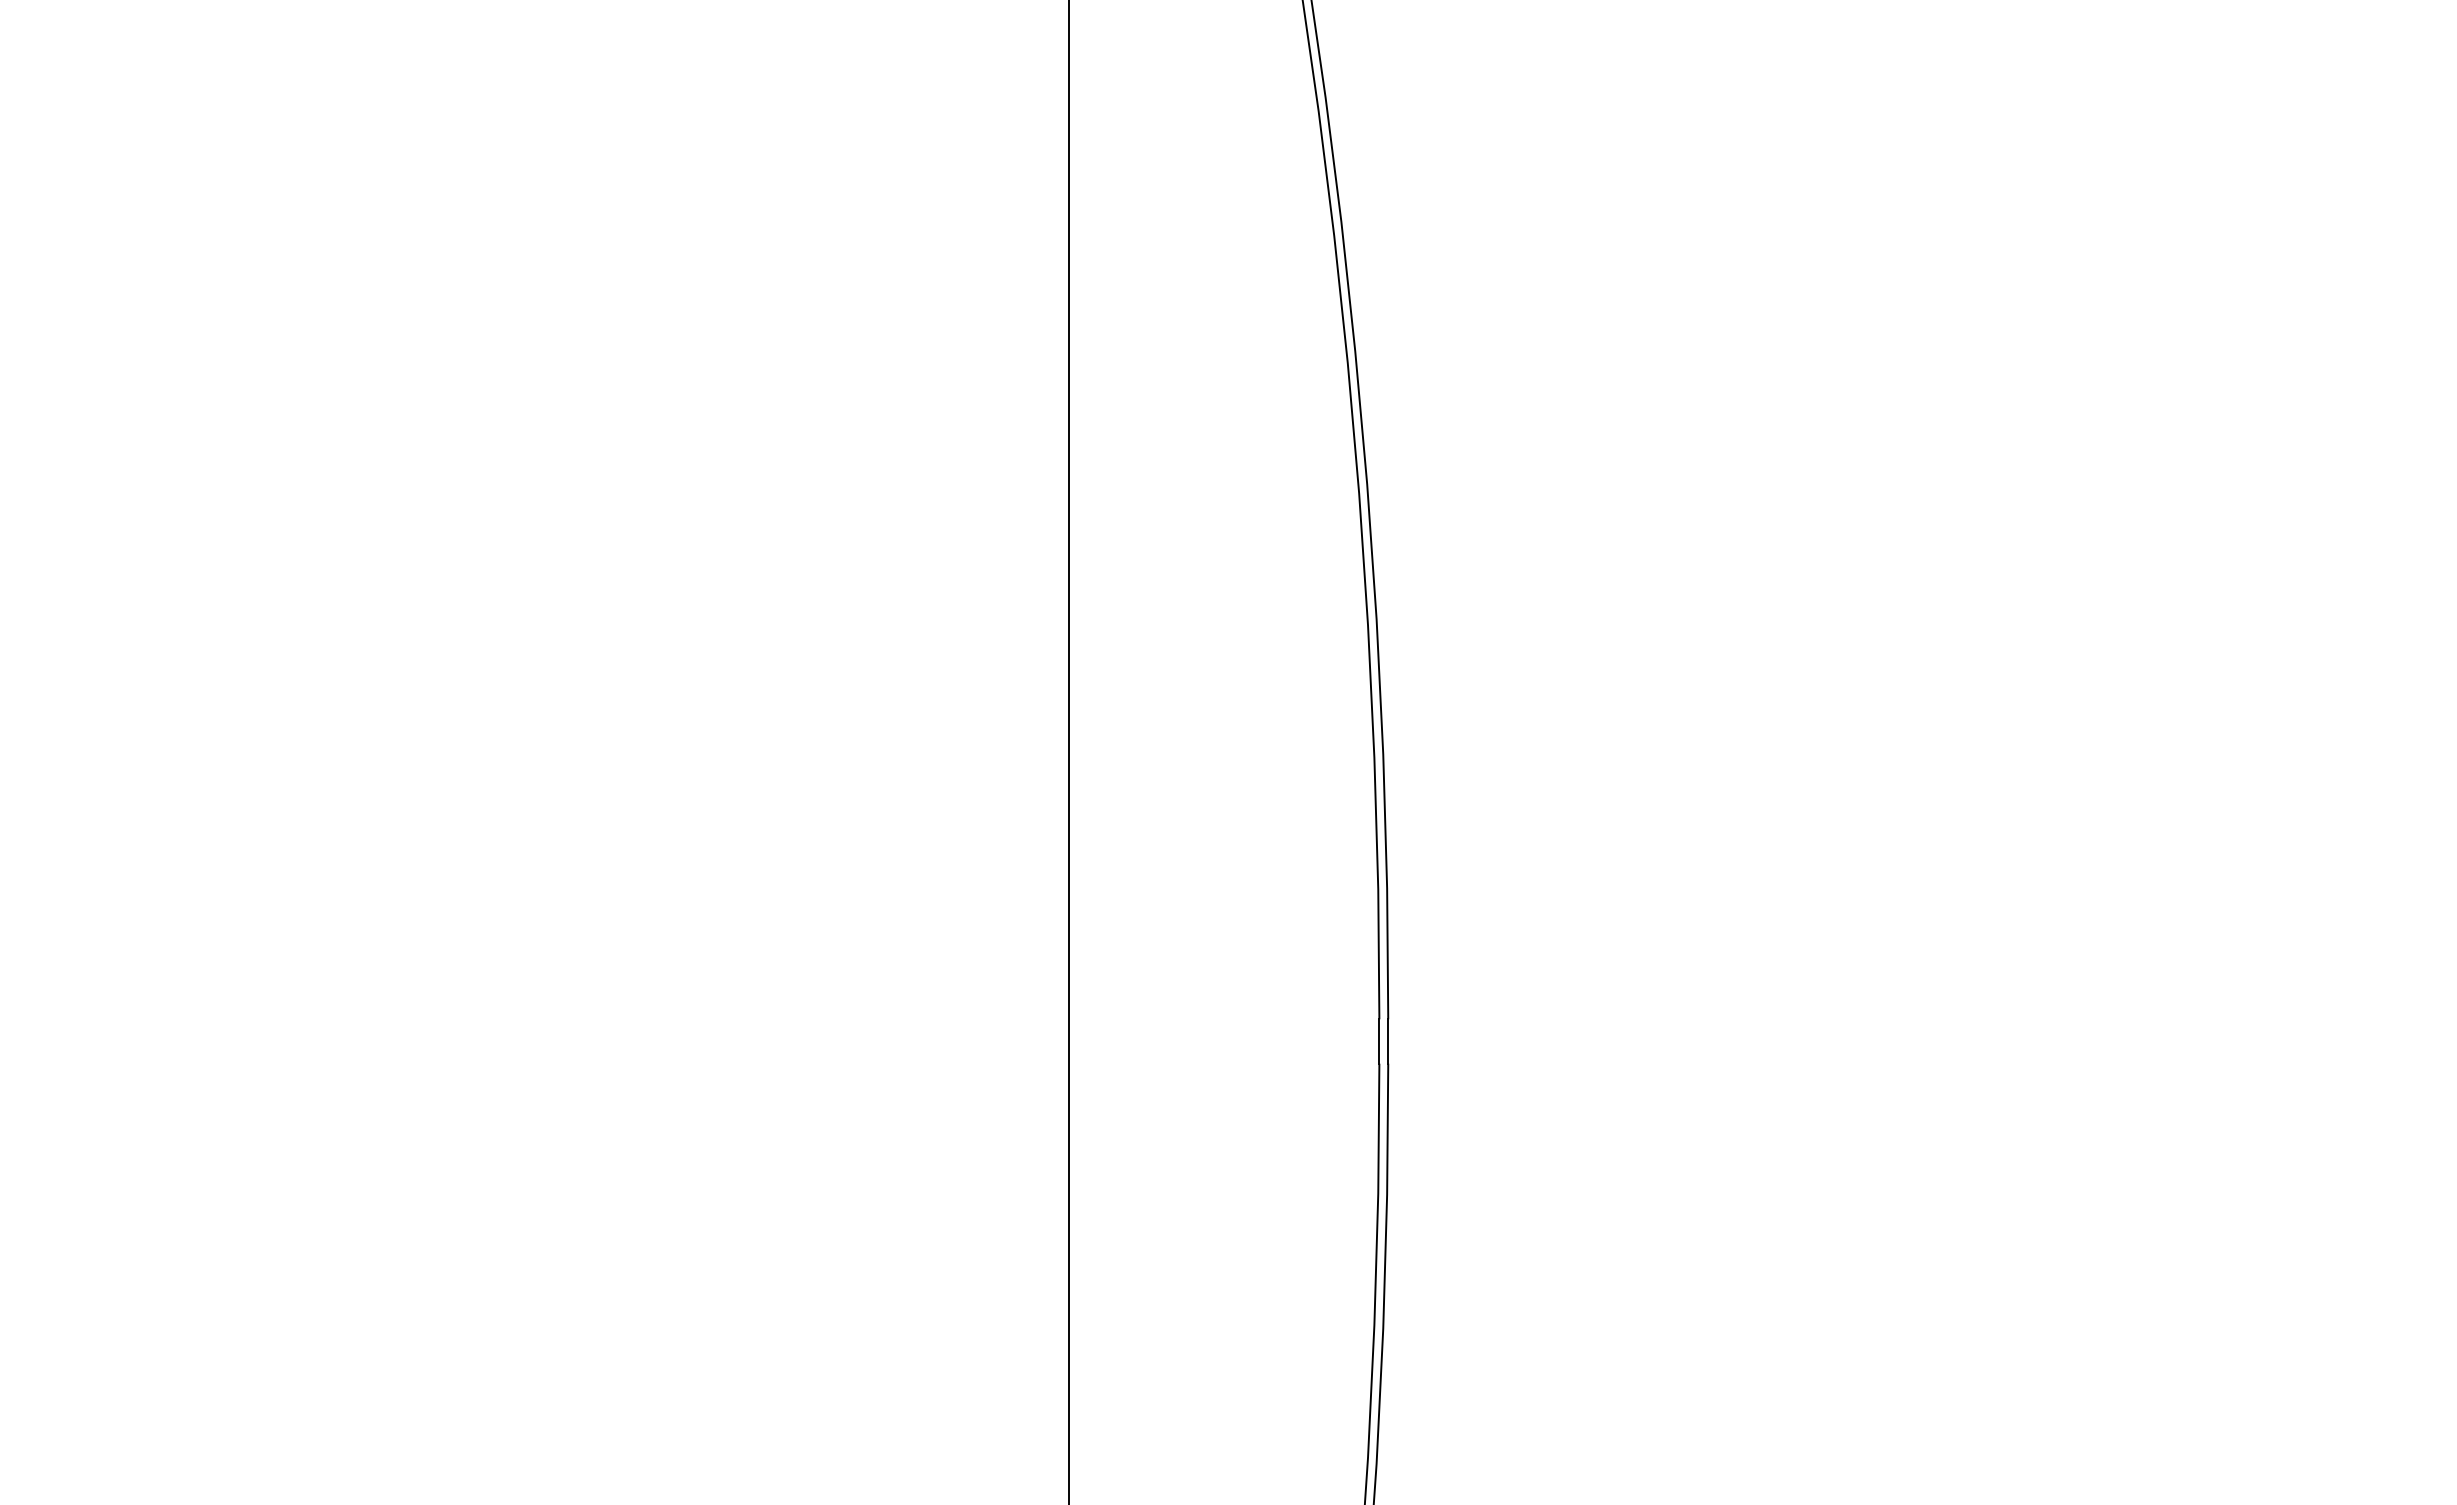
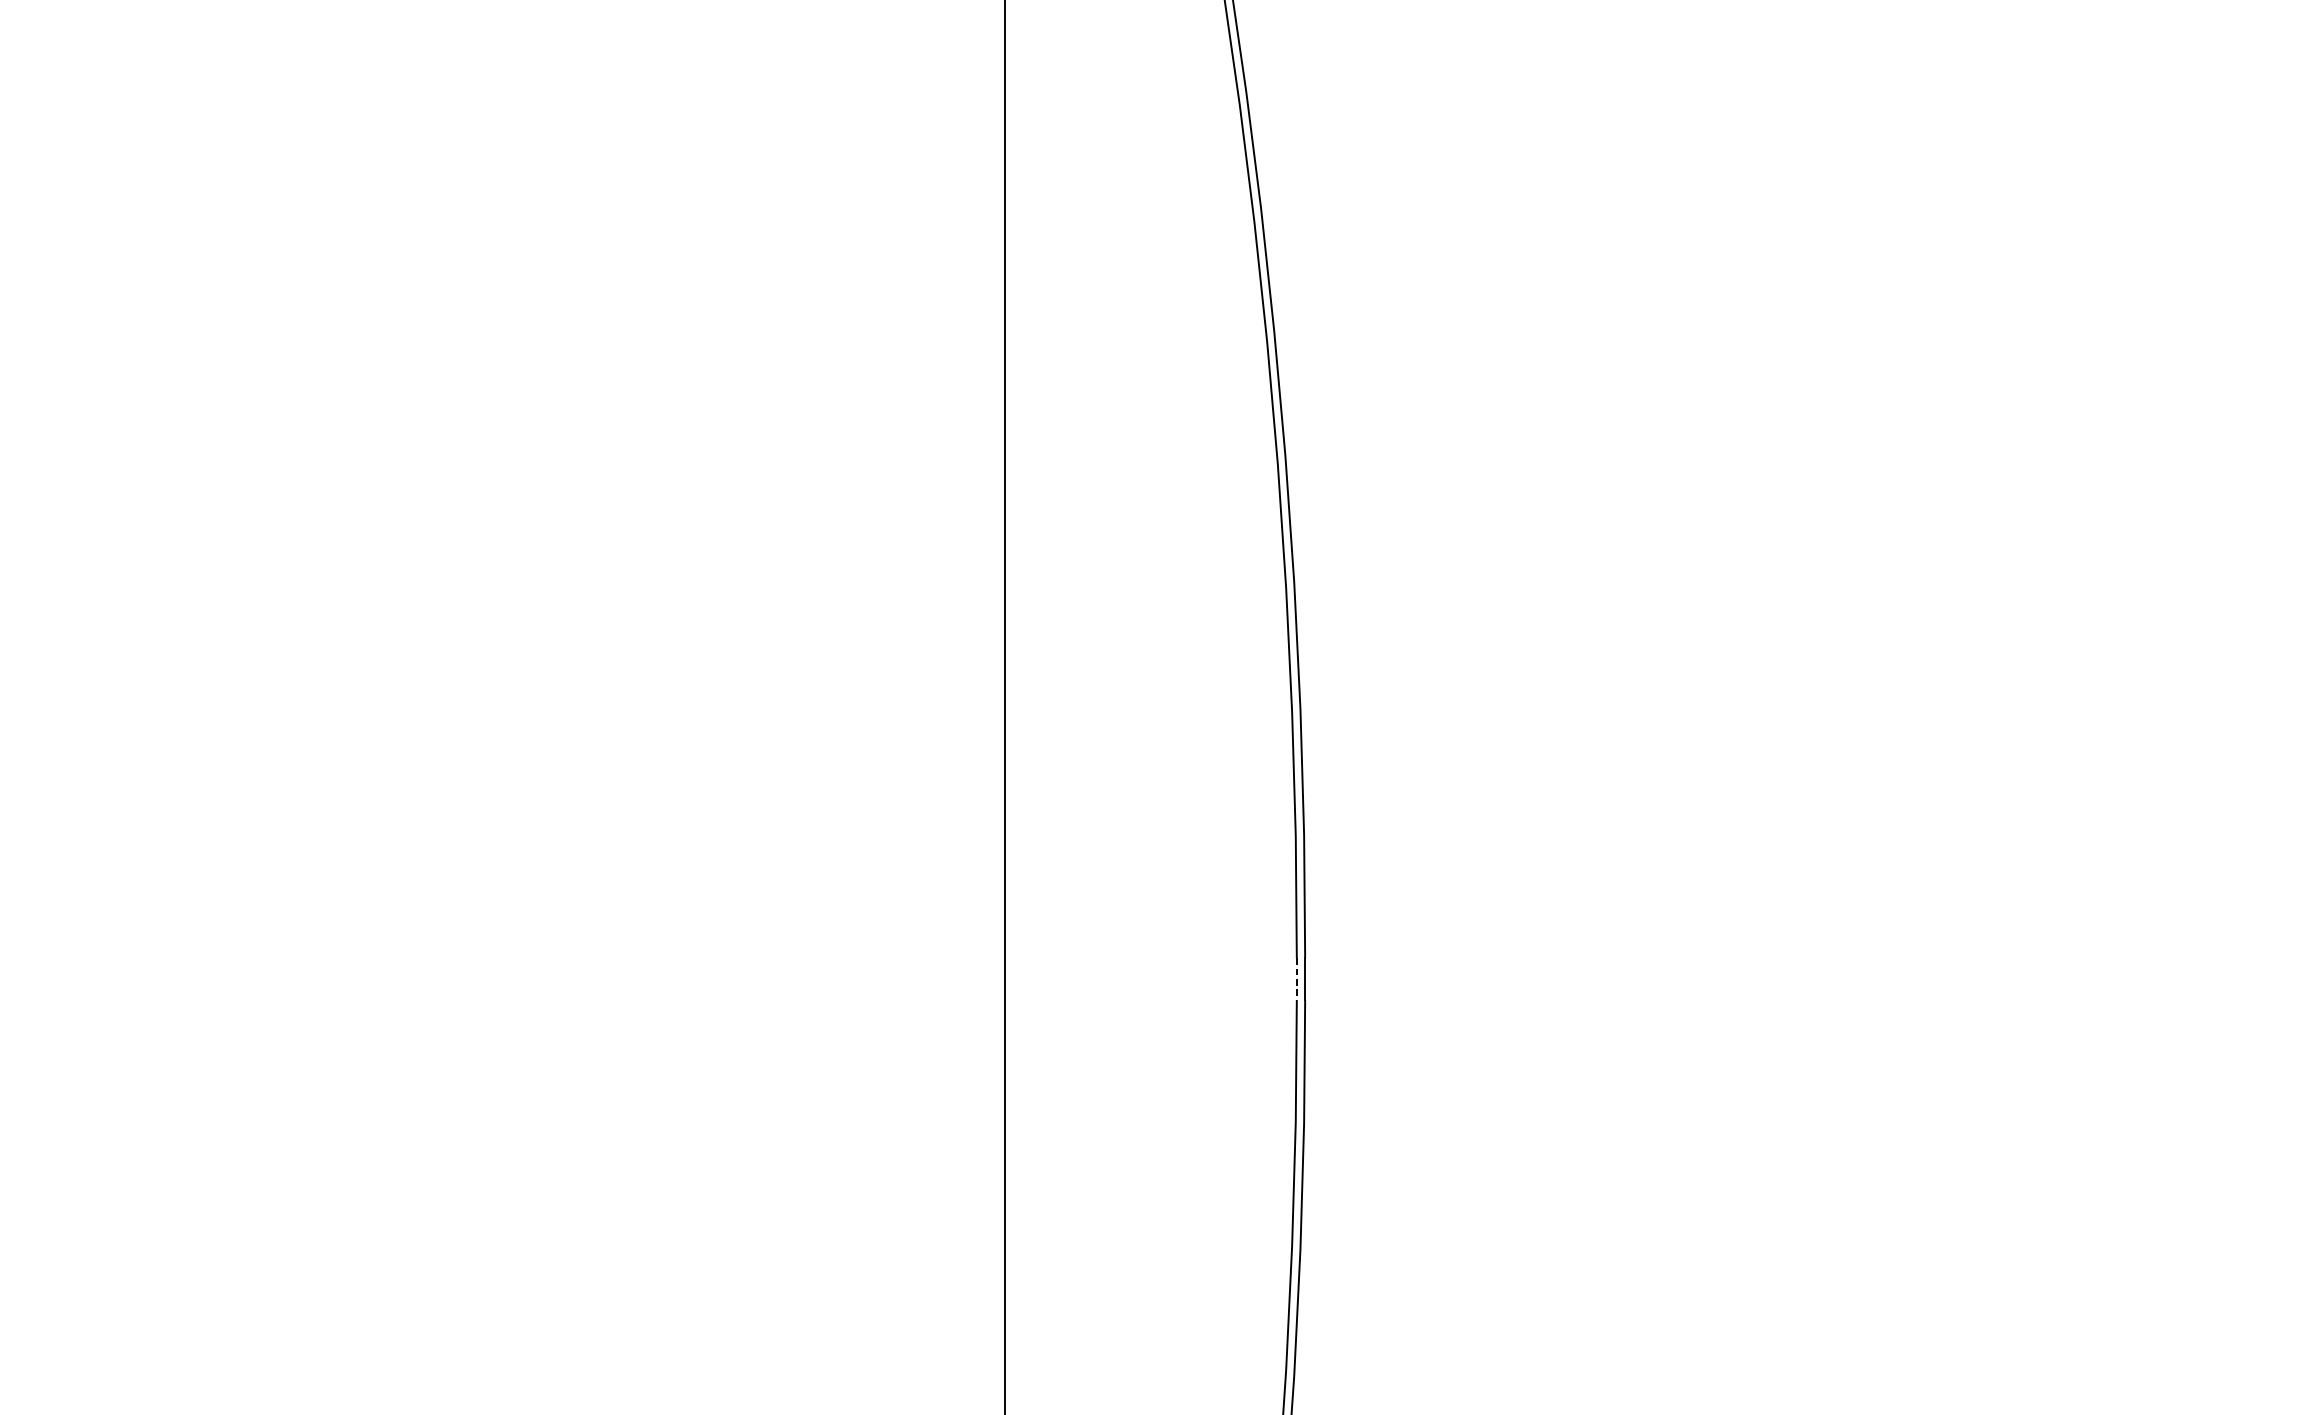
line: (1379, 1042) -> (1296, 980), solid -> dashed

